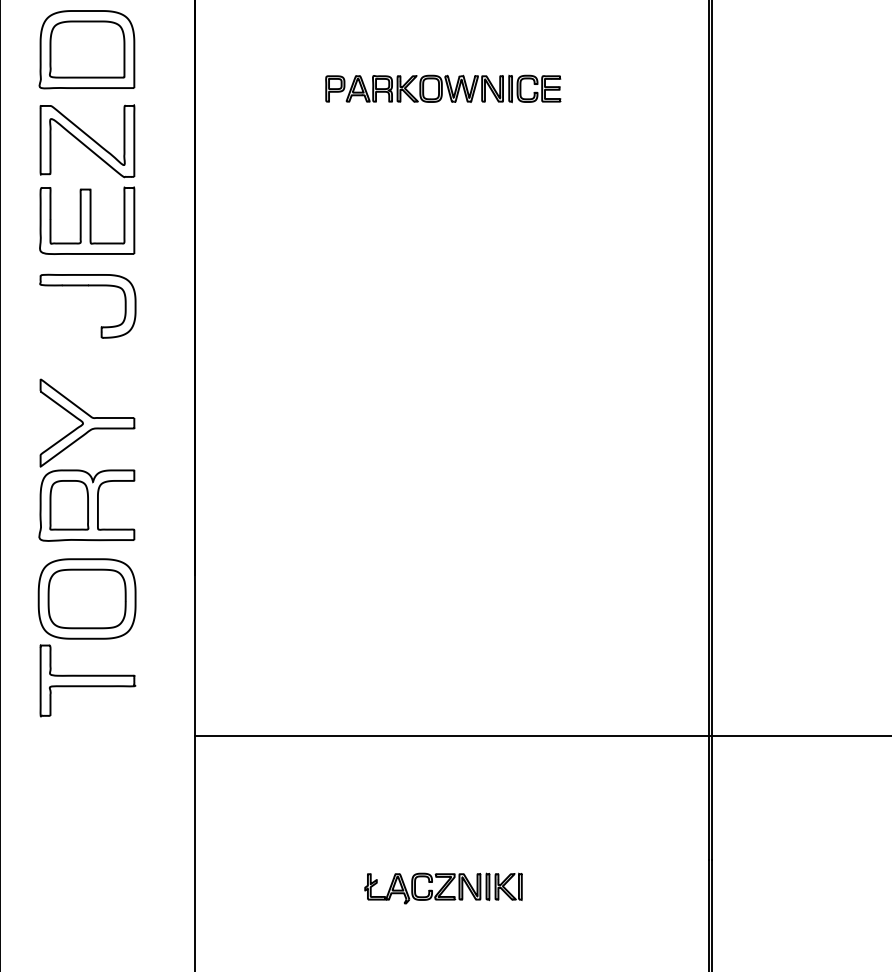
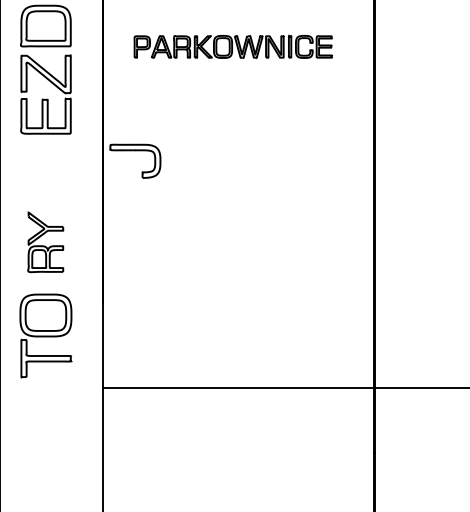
part: (443, 88) -> (233, 46), size x1.6
part: (88, 287) -> (135, 151), moved
part: (86, 460) -> (45, 242), size x0.7
part: (443, 887) -> (233, 467), removed

